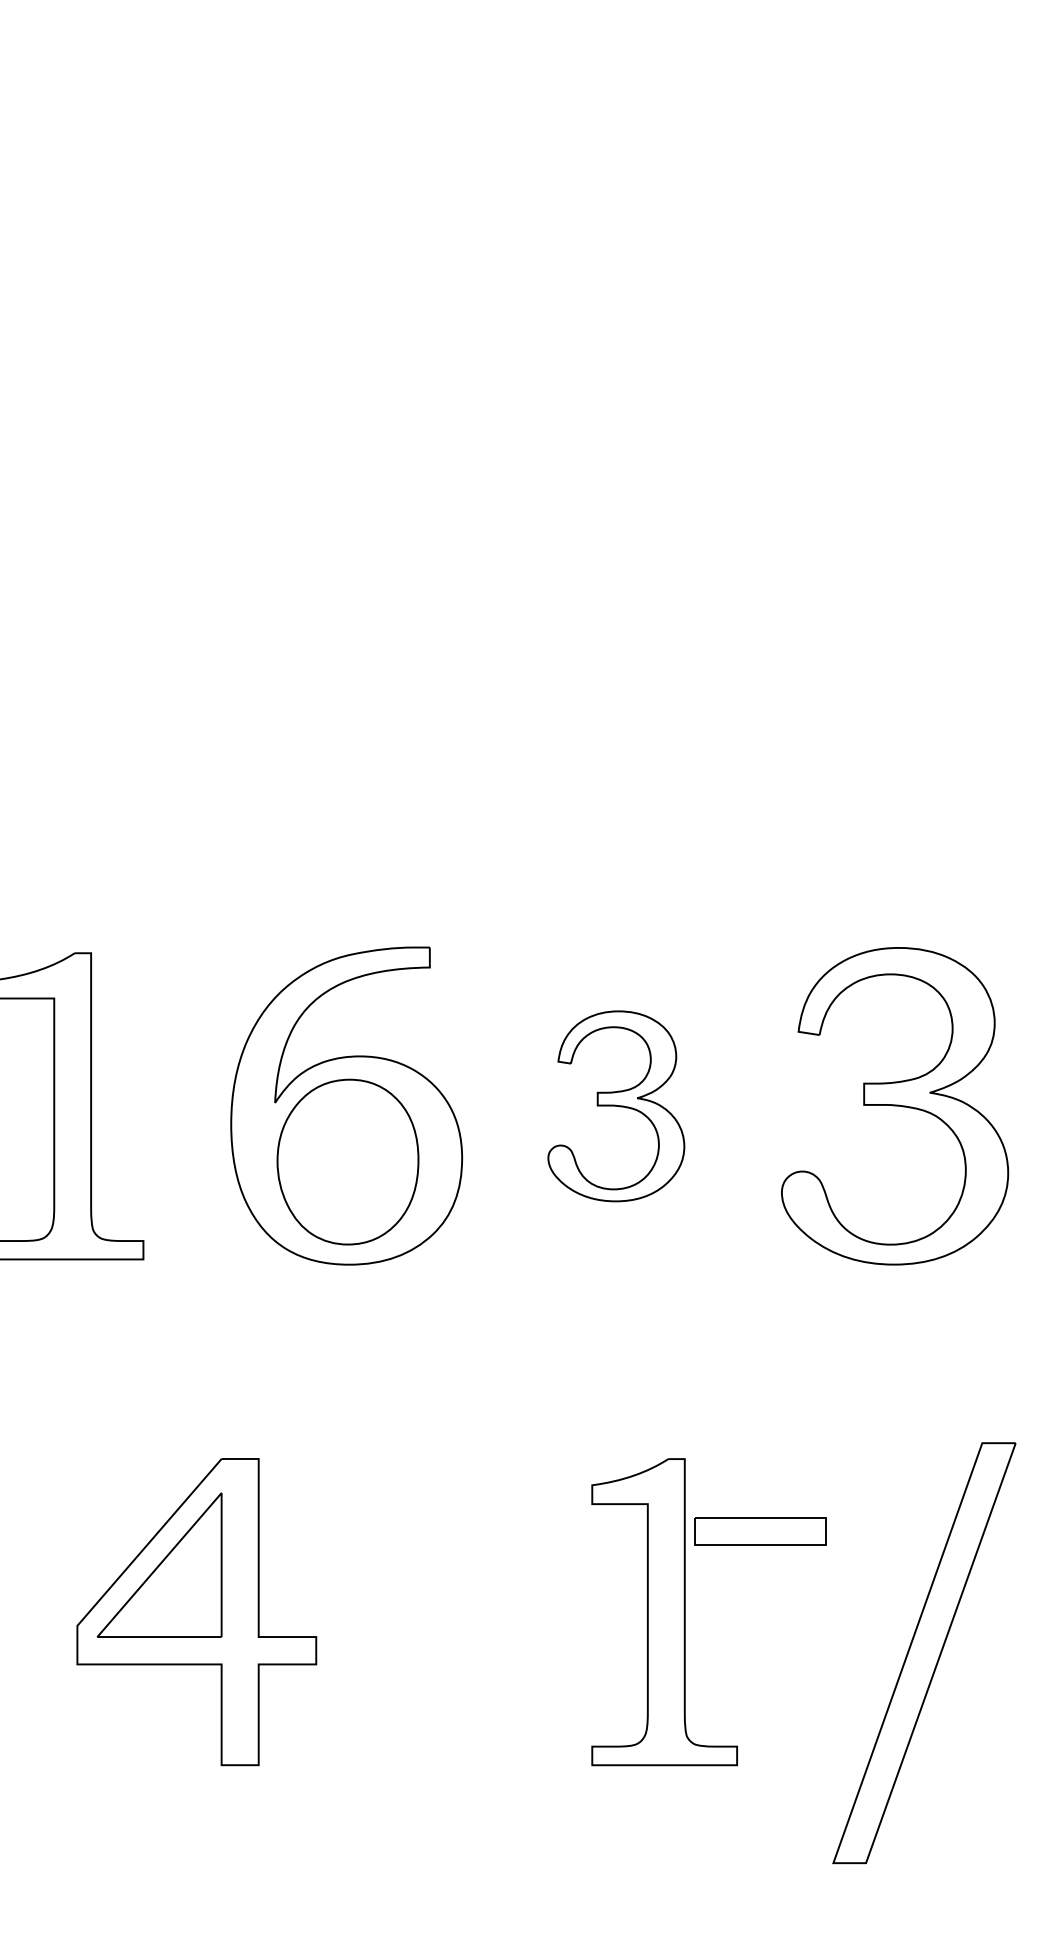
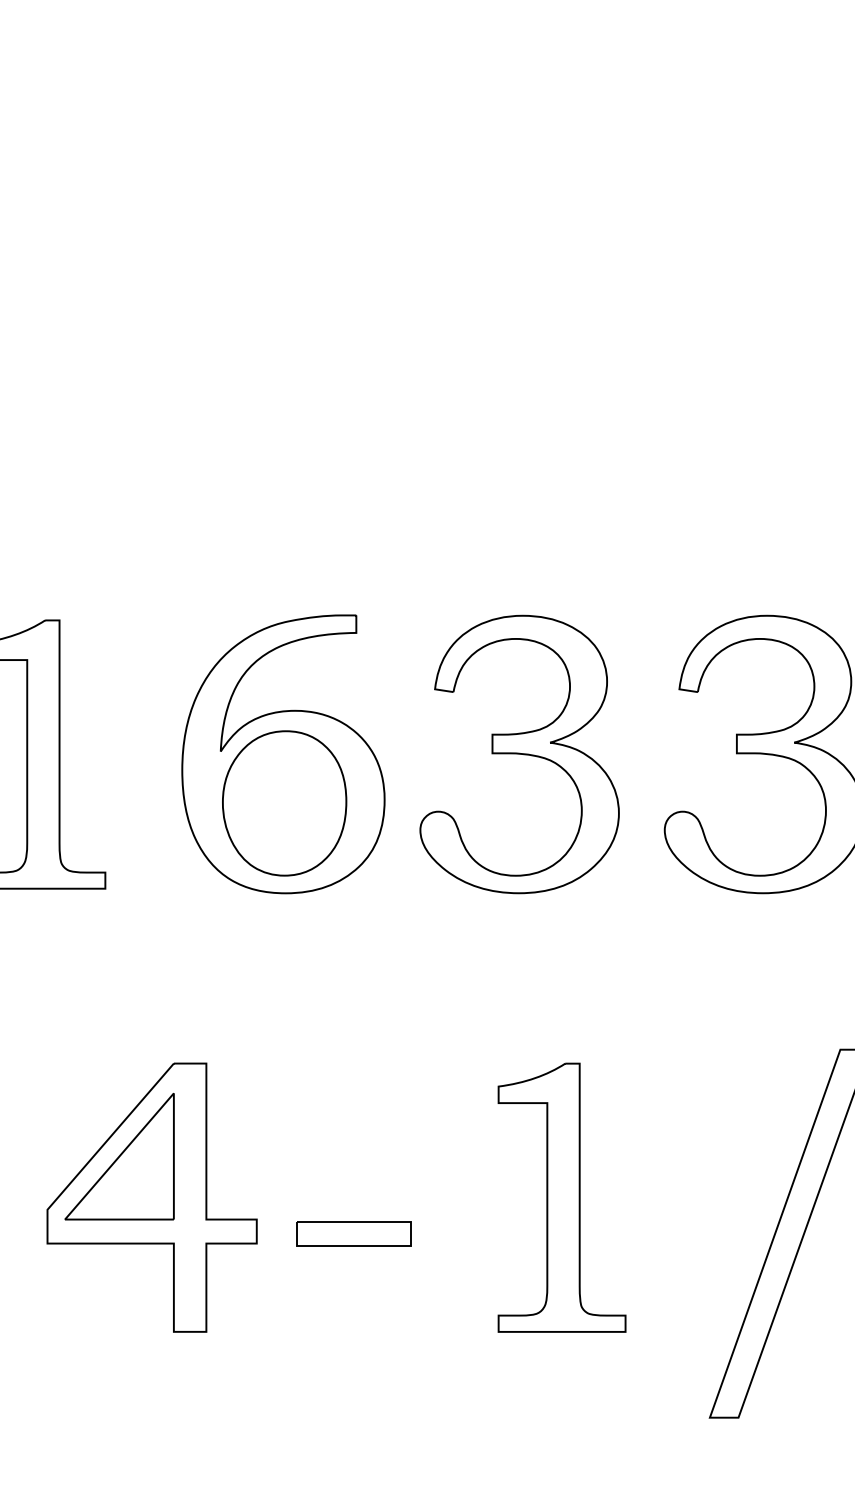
part: (616, 1106) -> (519, 754), size x1.67
part: (760, 1531) -> (354, 1233), moved

